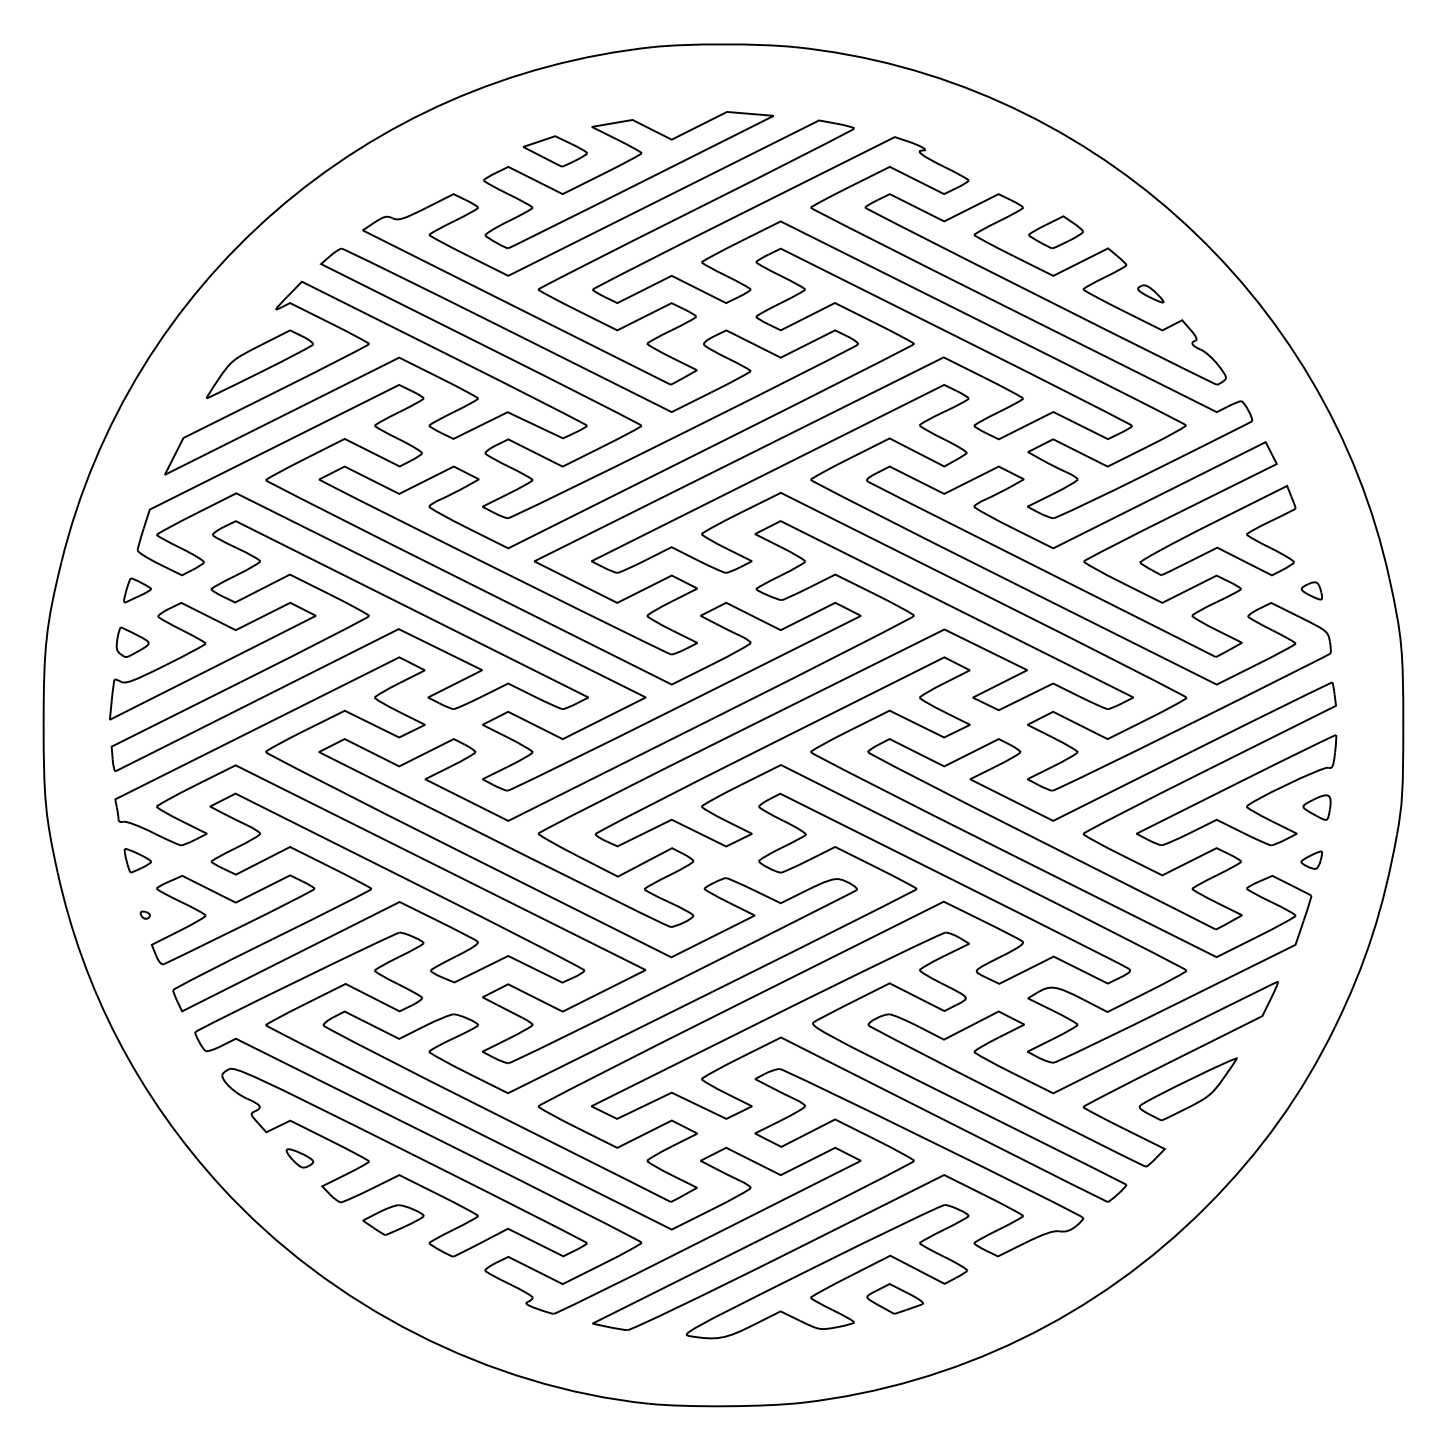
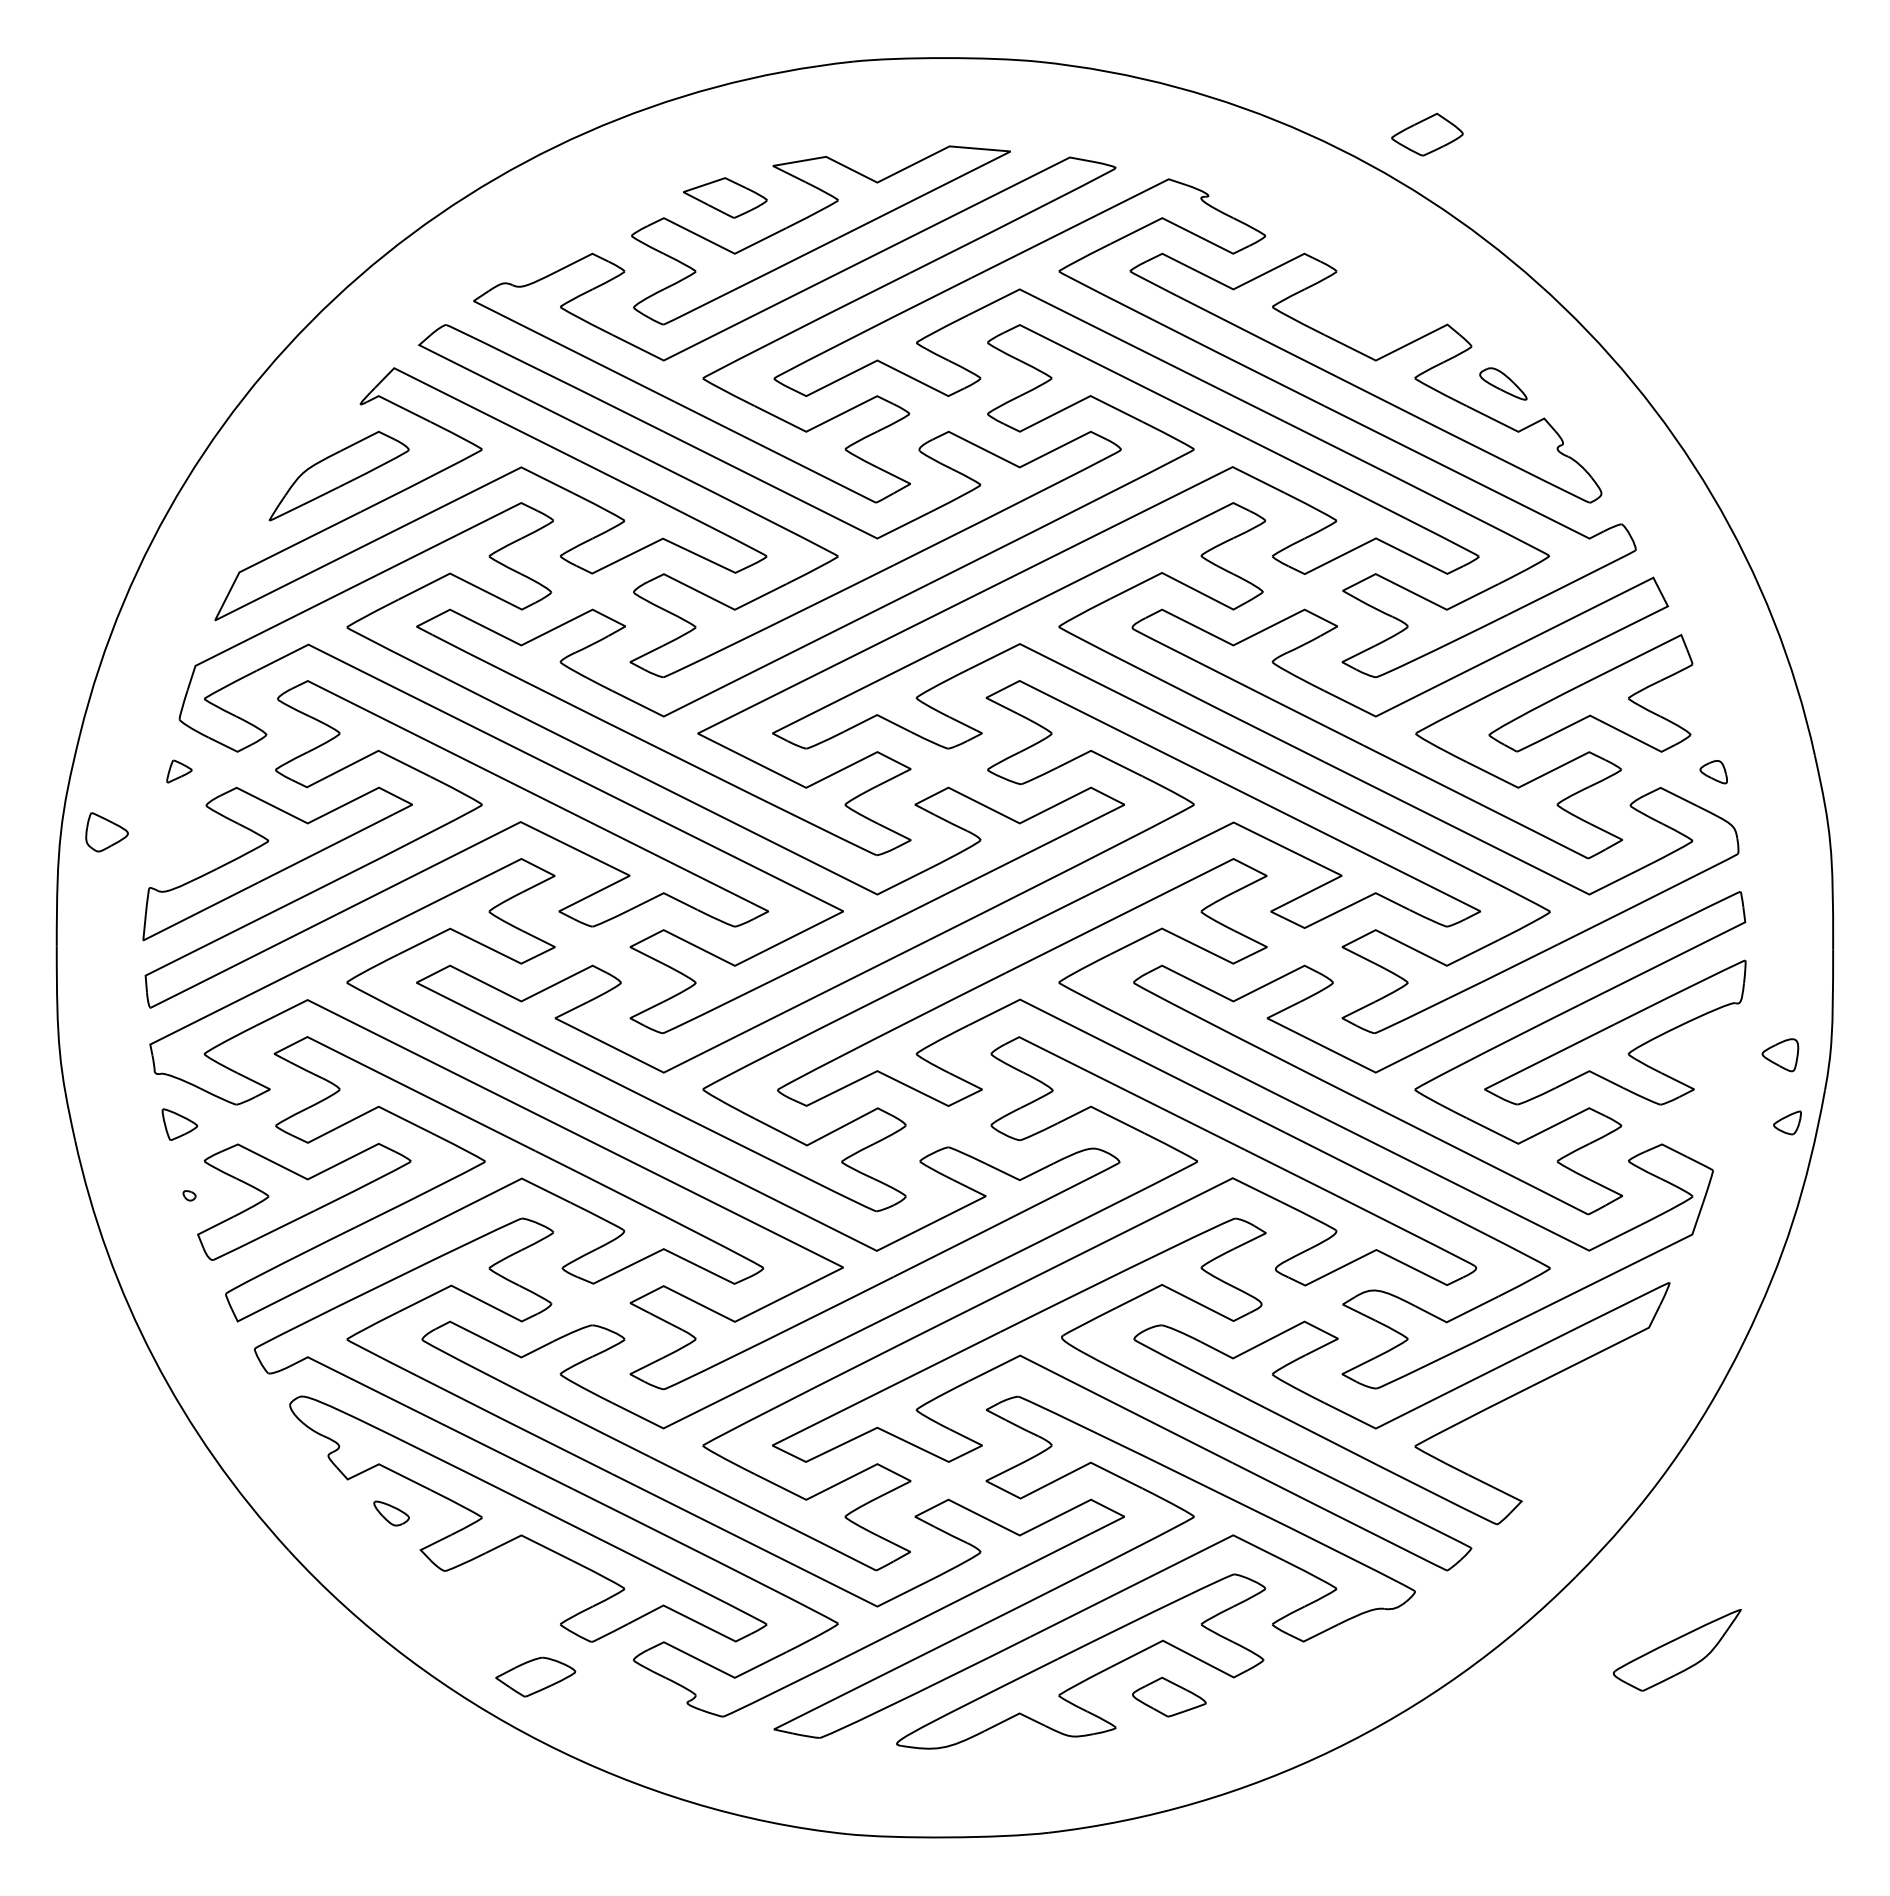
part: (1056, 232) -> (1427, 134), moved
part: (1150, 294) -> (1502, 384), size x1.4
part: (137, 590) -> (179, 771), size x0.7
part: (132, 642) -> (106, 832), moved
part: (1317, 807) -> (1780, 1055), moved
part: (1311, 859) -> (1787, 1122), moved
part: (1187, 1089) -> (1676, 1650), moved
part: (393, 1219) -> (535, 1676), moved

